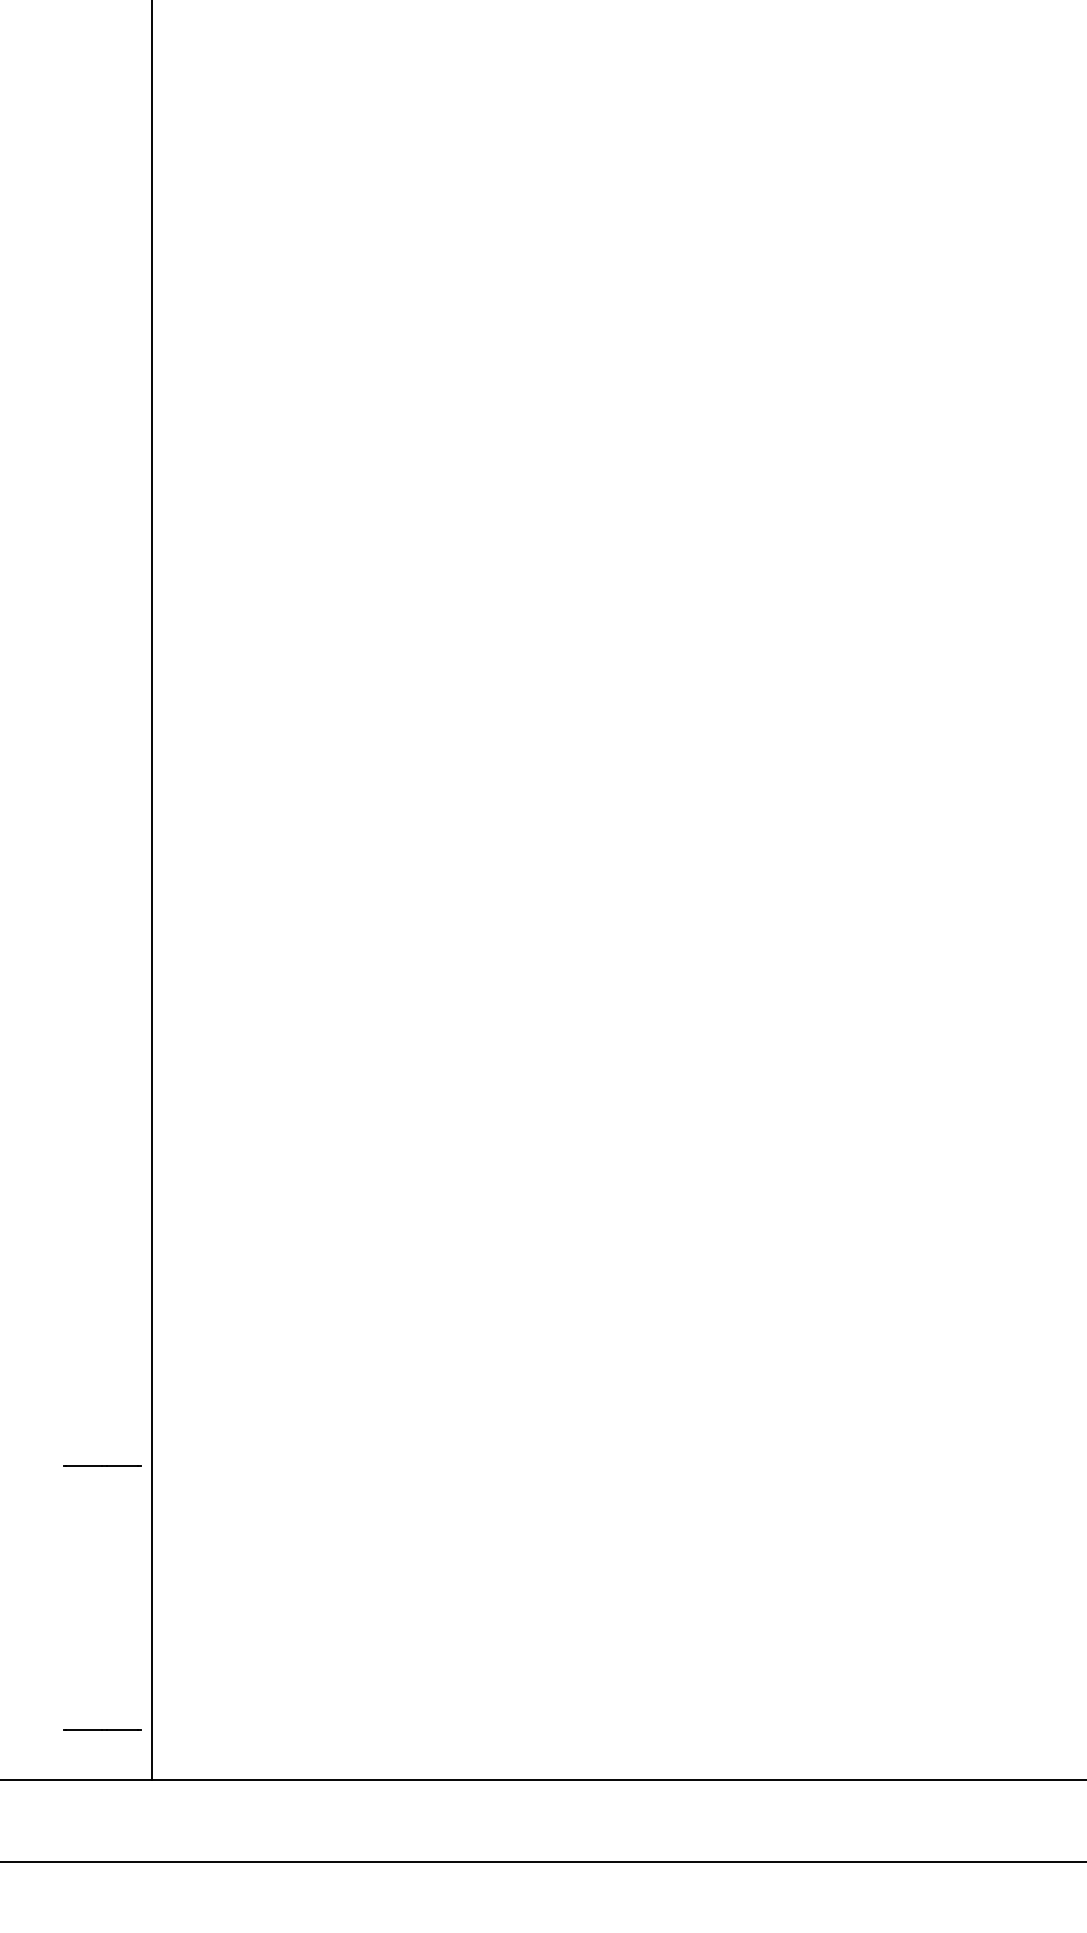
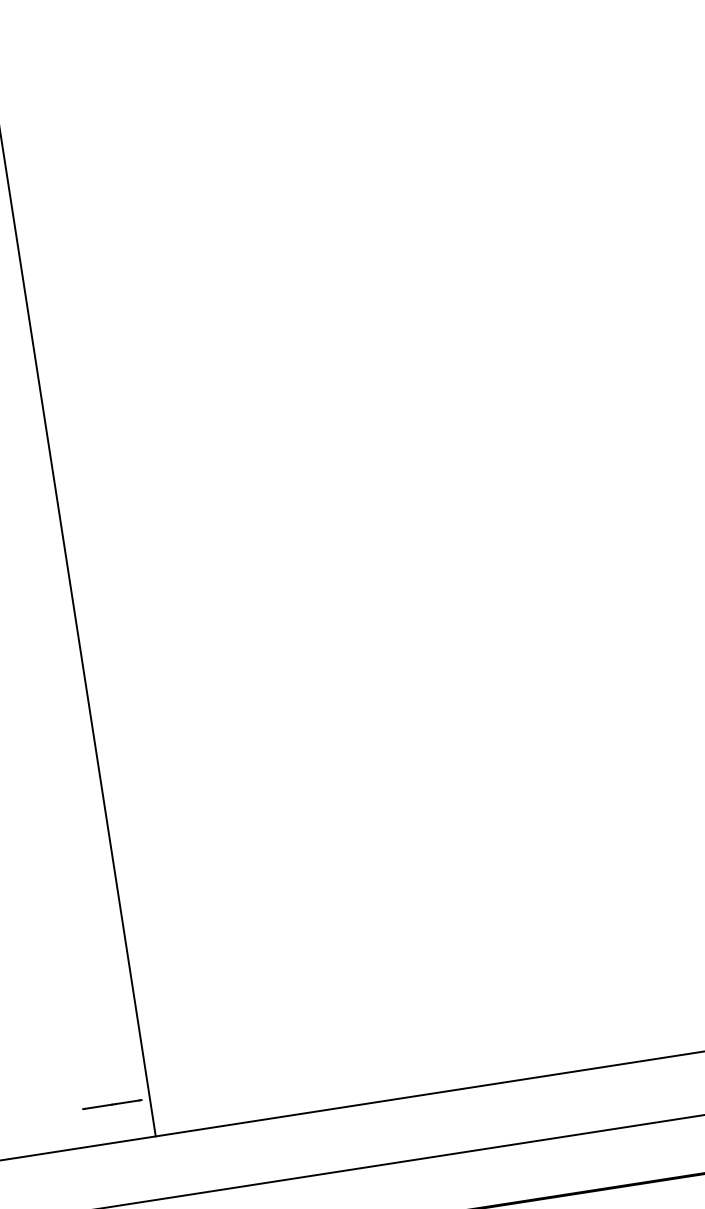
line: (102, 1465) -> (81, 904), removed

